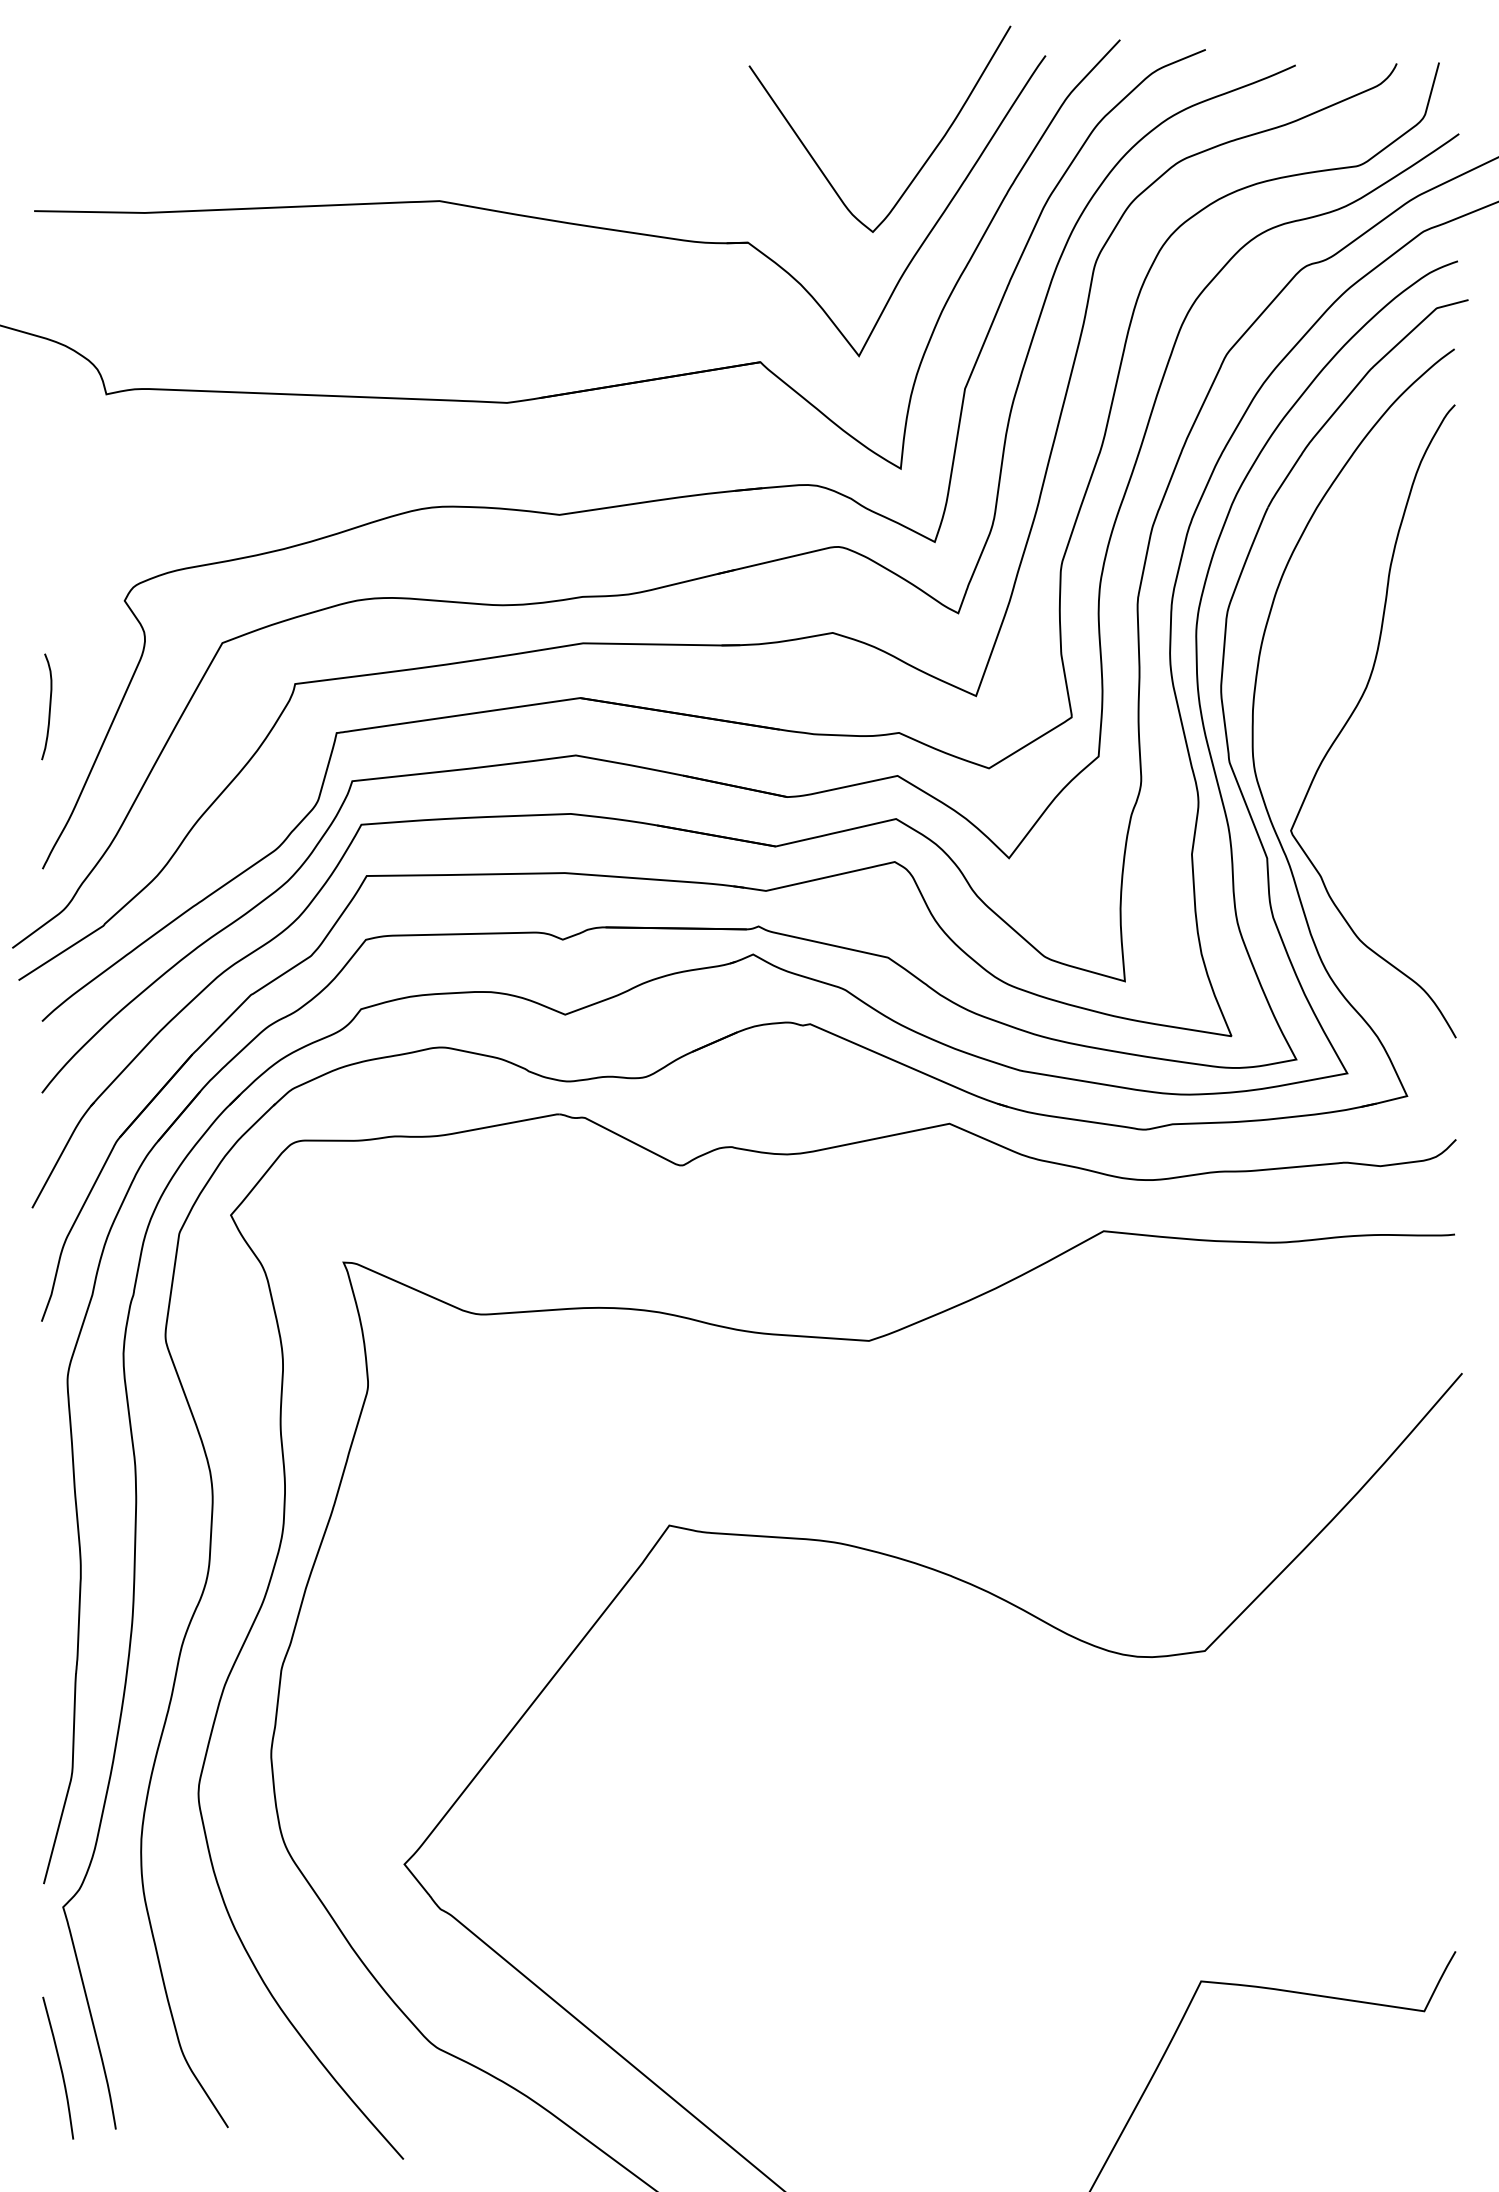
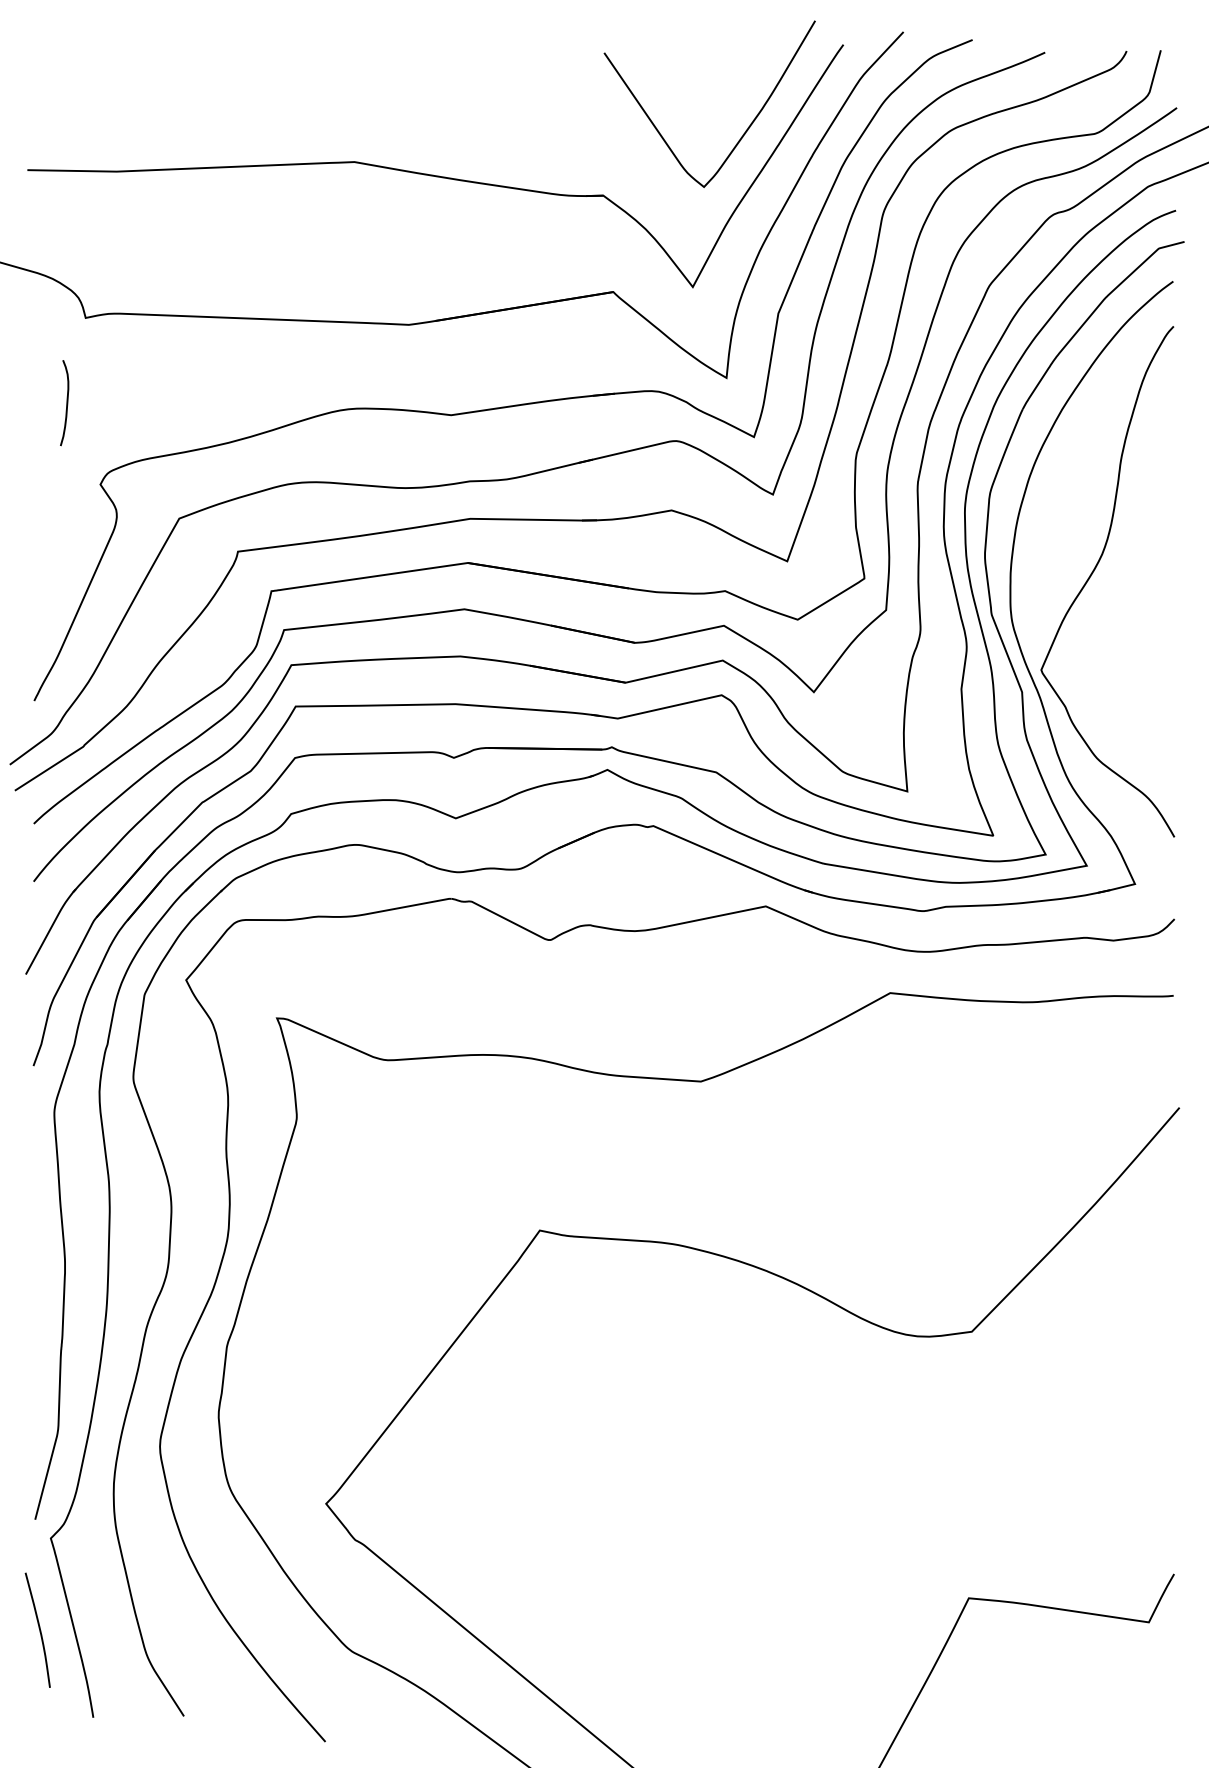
curve: (49, 707) -> (66, 403), moved
curve: (59, 2065) -> (38, 1628), moved

